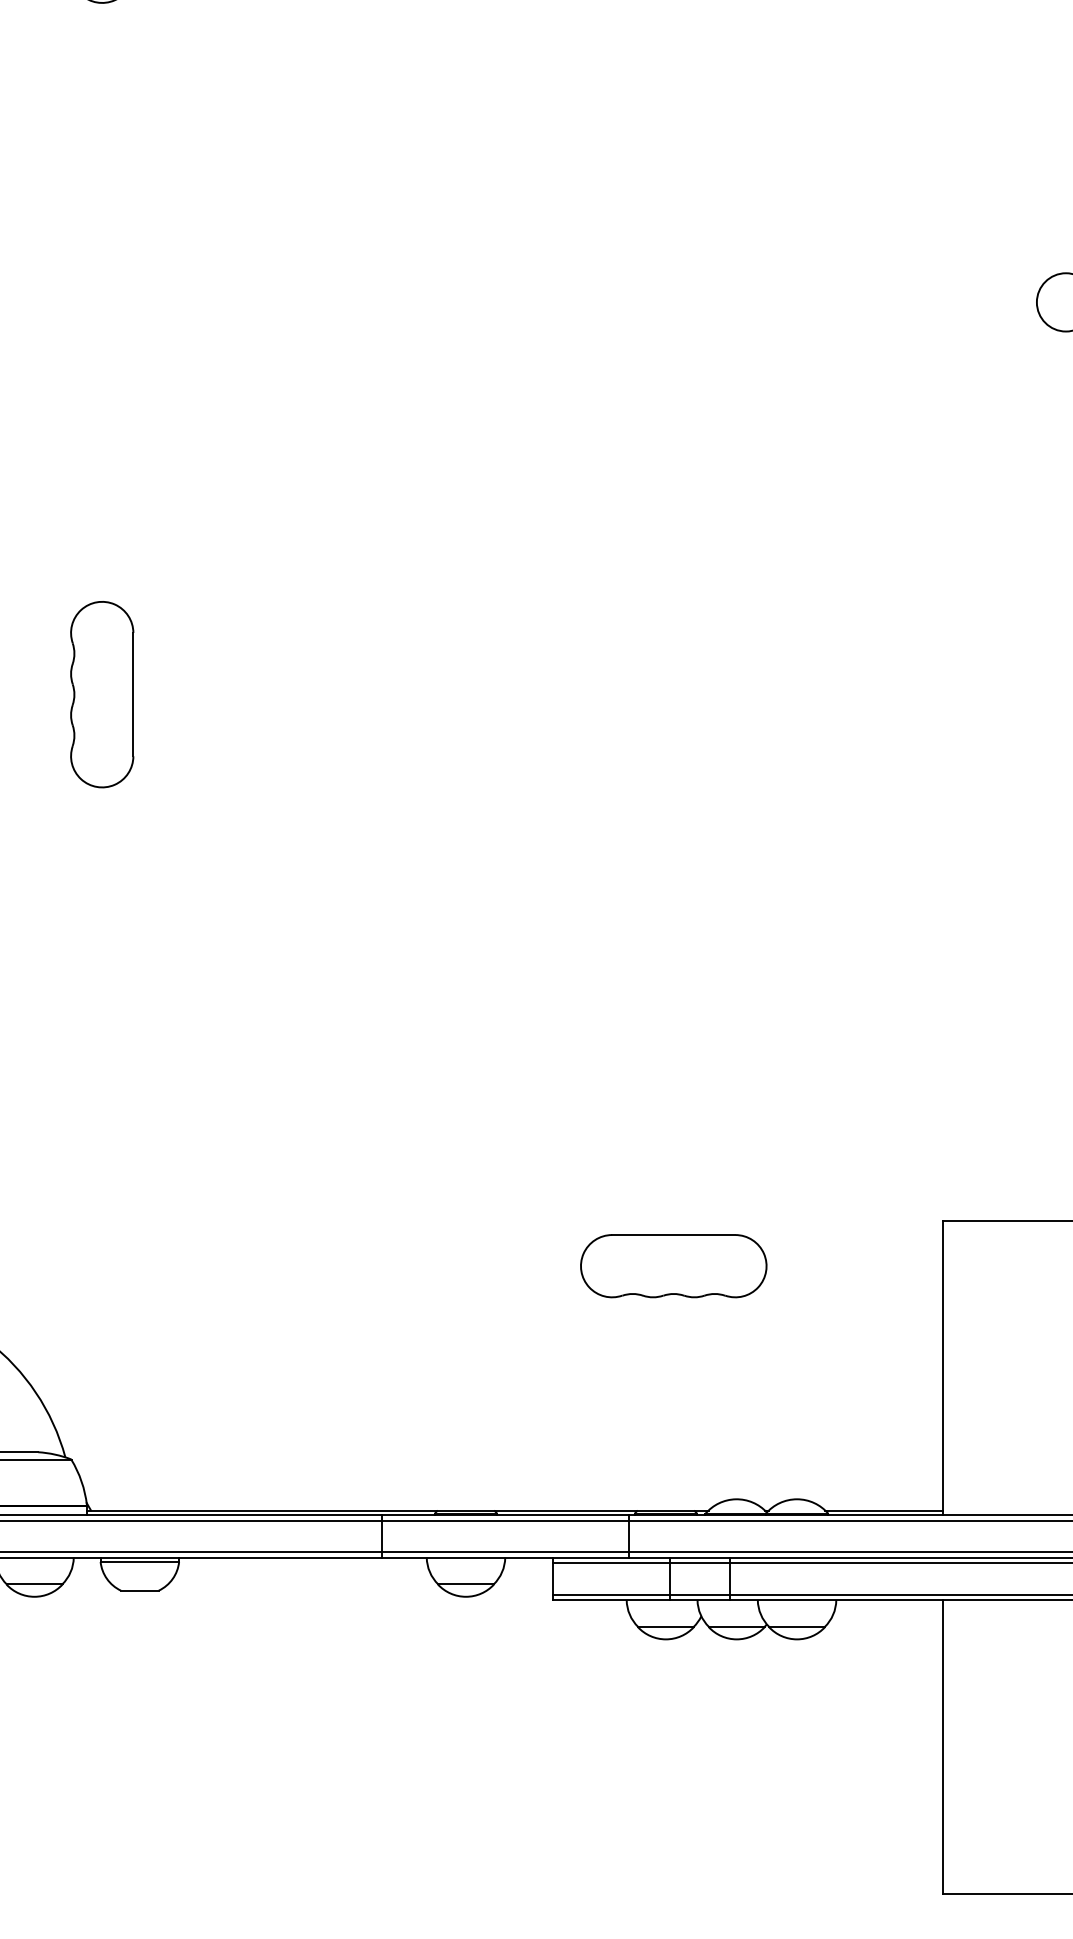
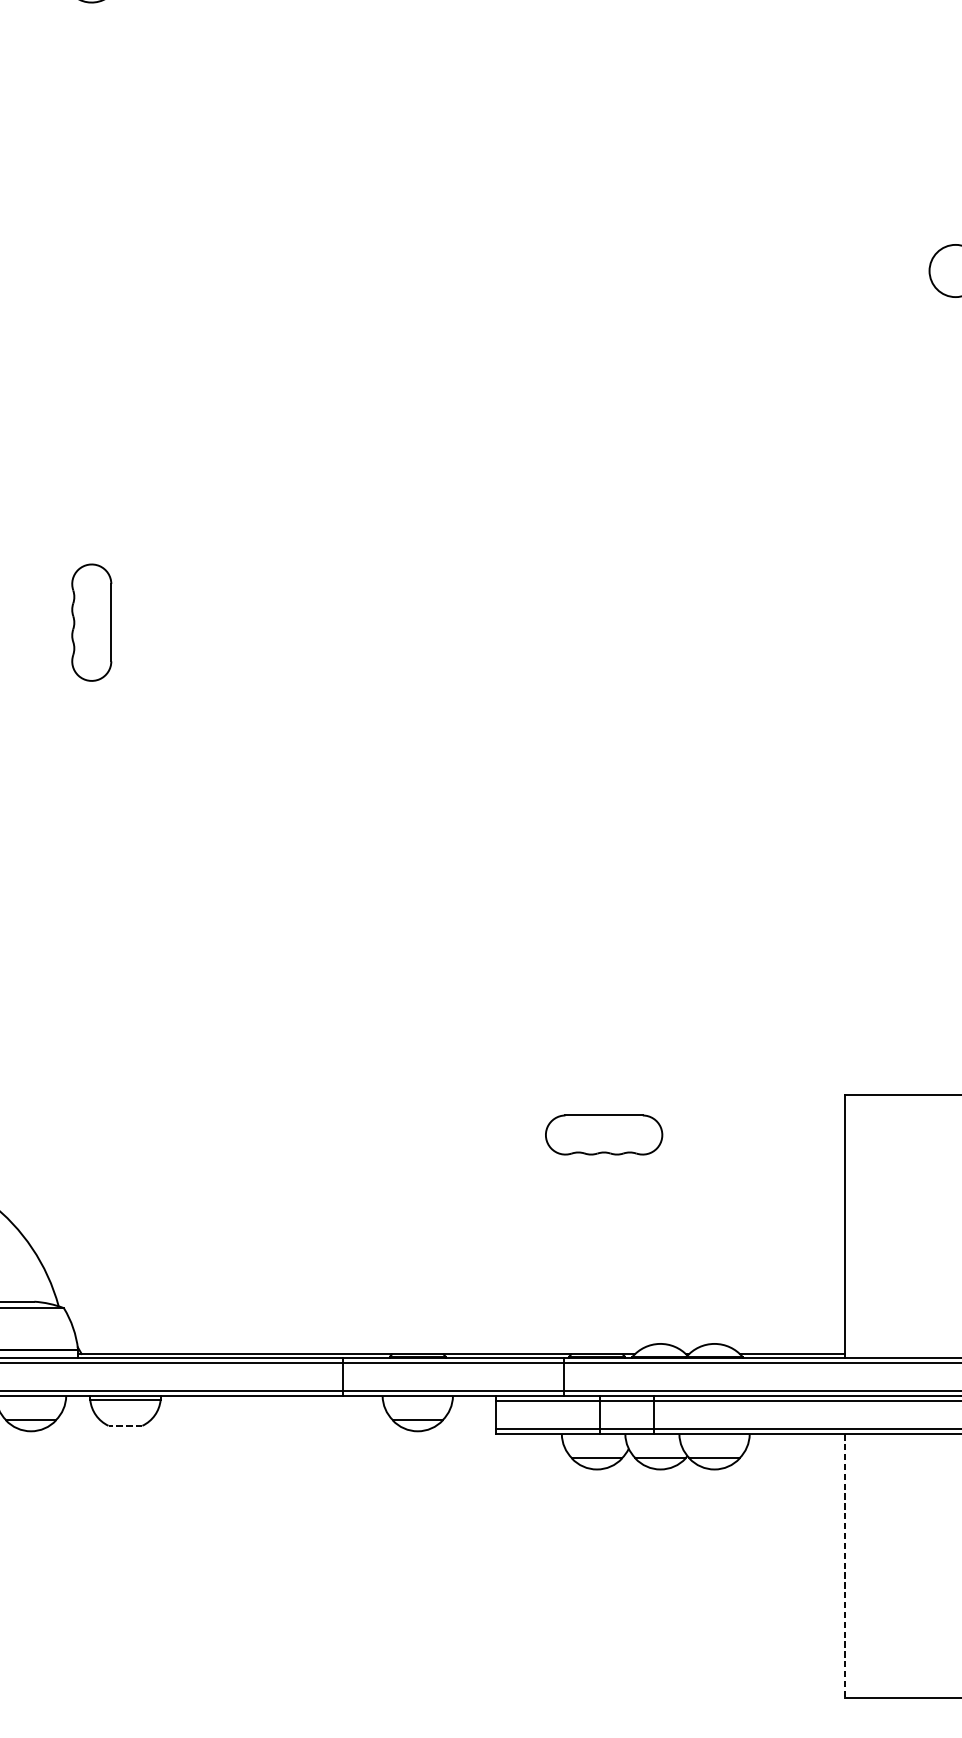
part: (102, 694) -> (91, 622), size x0.7
part: (673, 1266) -> (603, 1135), size x0.7
line: (139, 1590) -> (125, 1425), solid -> dashed
line: (942, 1746) -> (844, 1565), solid -> dashed

